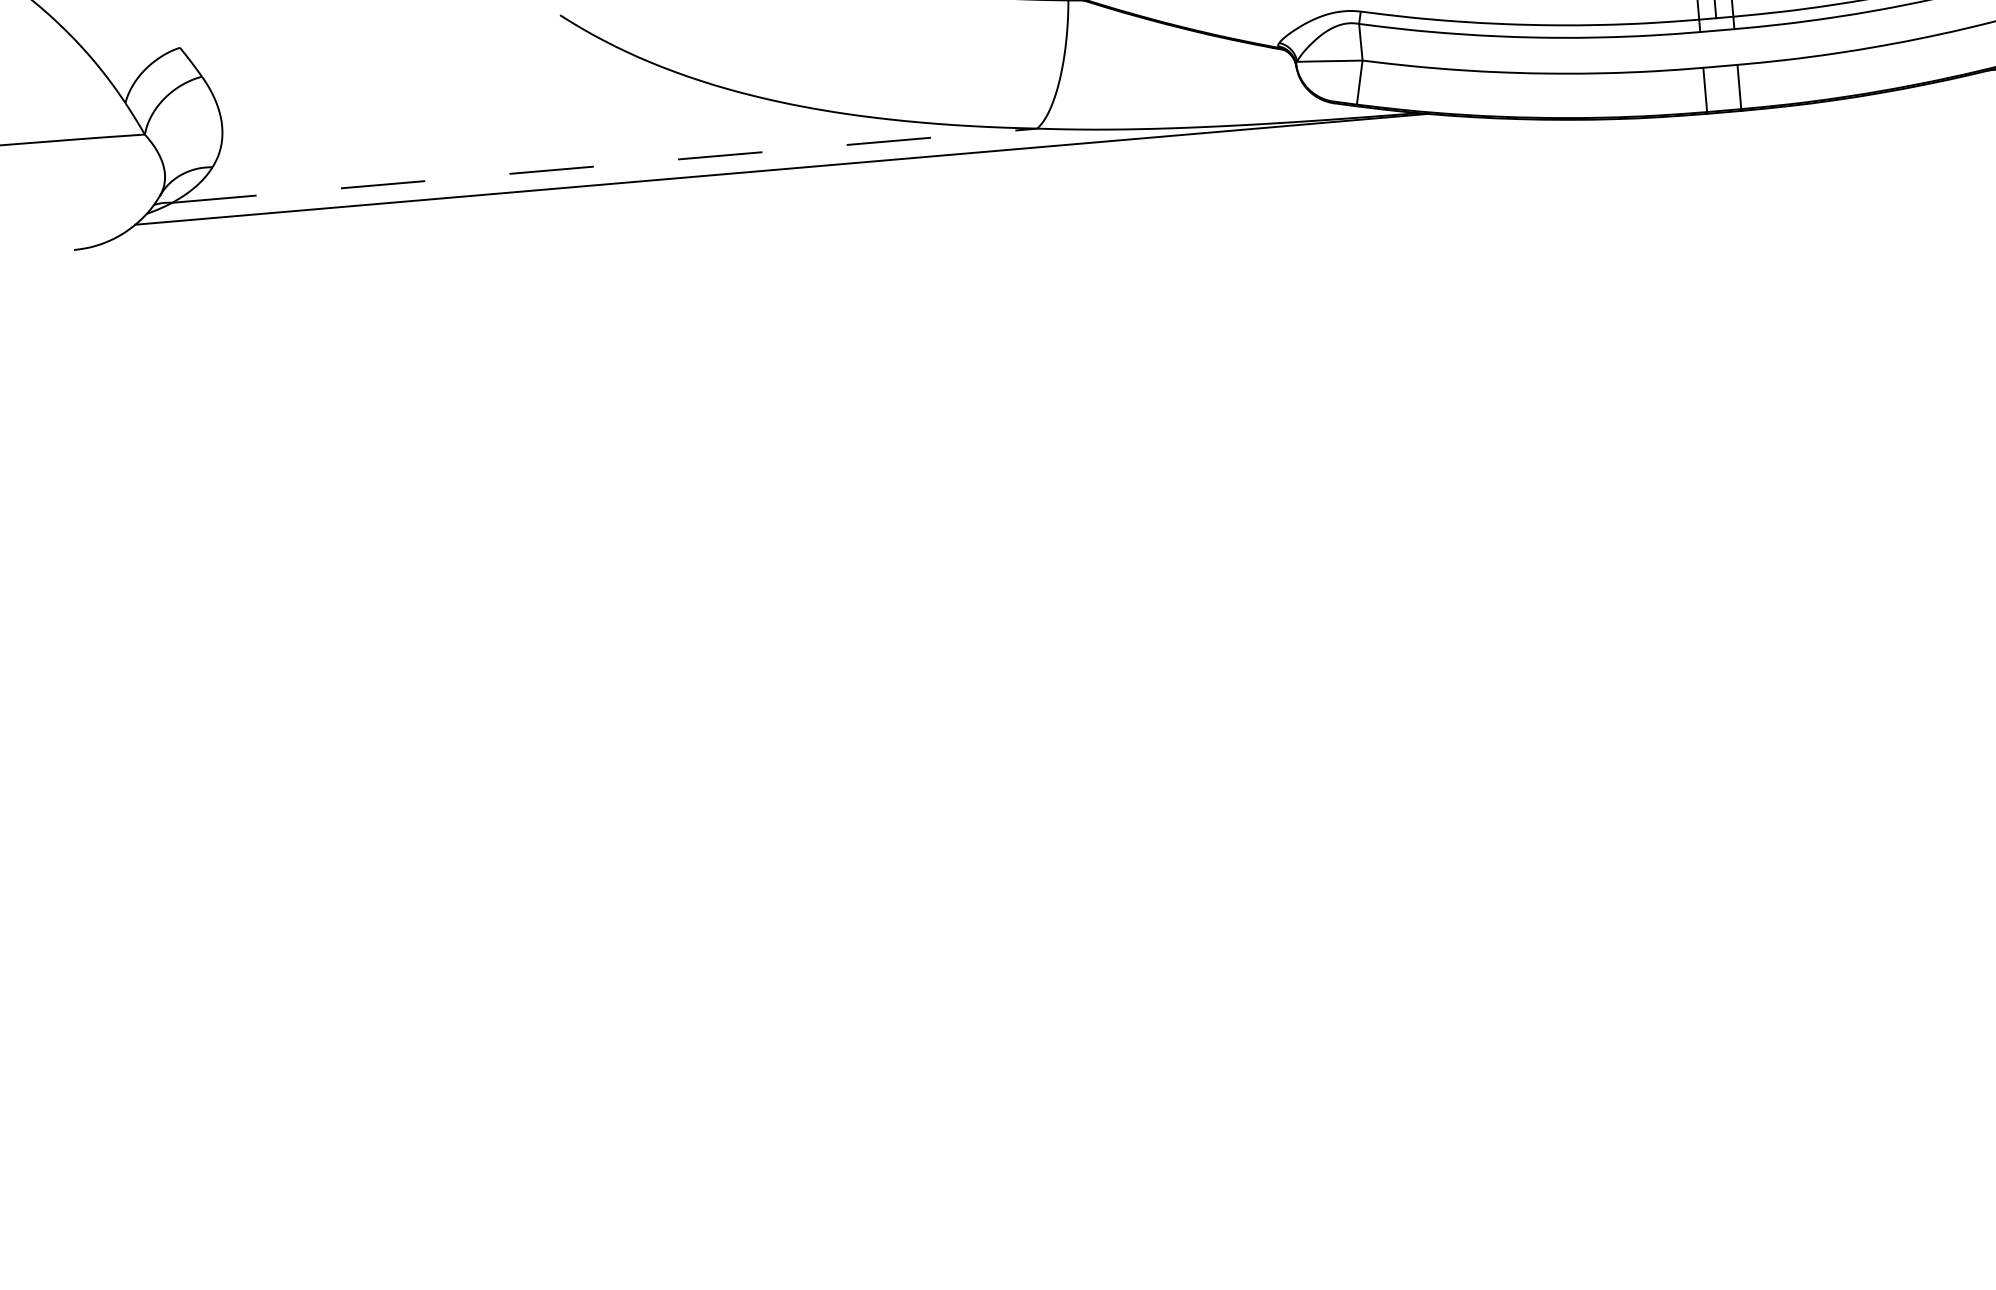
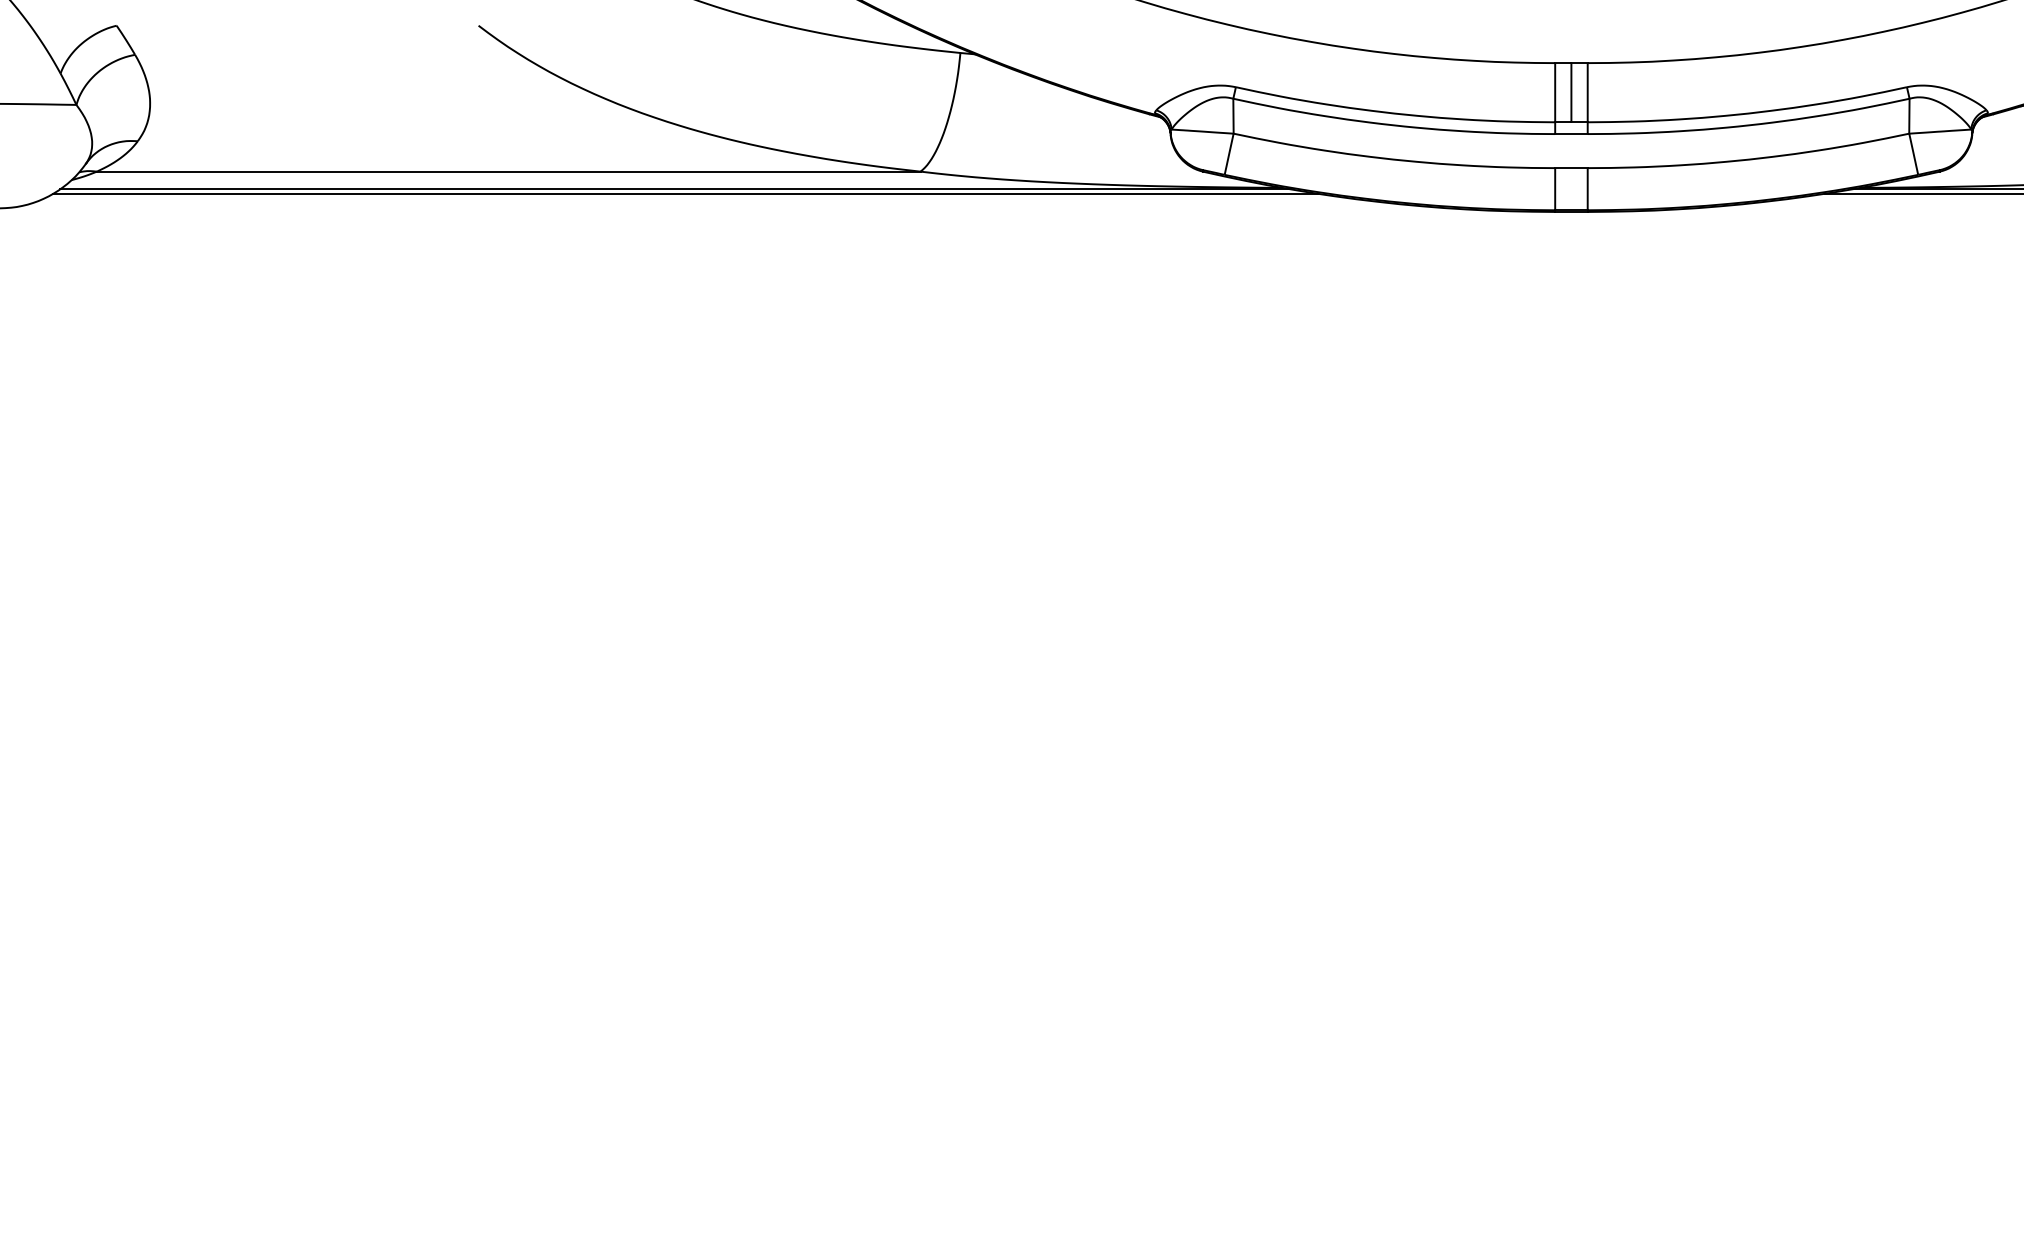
line: (604, 165) -> (508, 171), dashed -> solid
line: (792, 172) -> (685, 193), added

